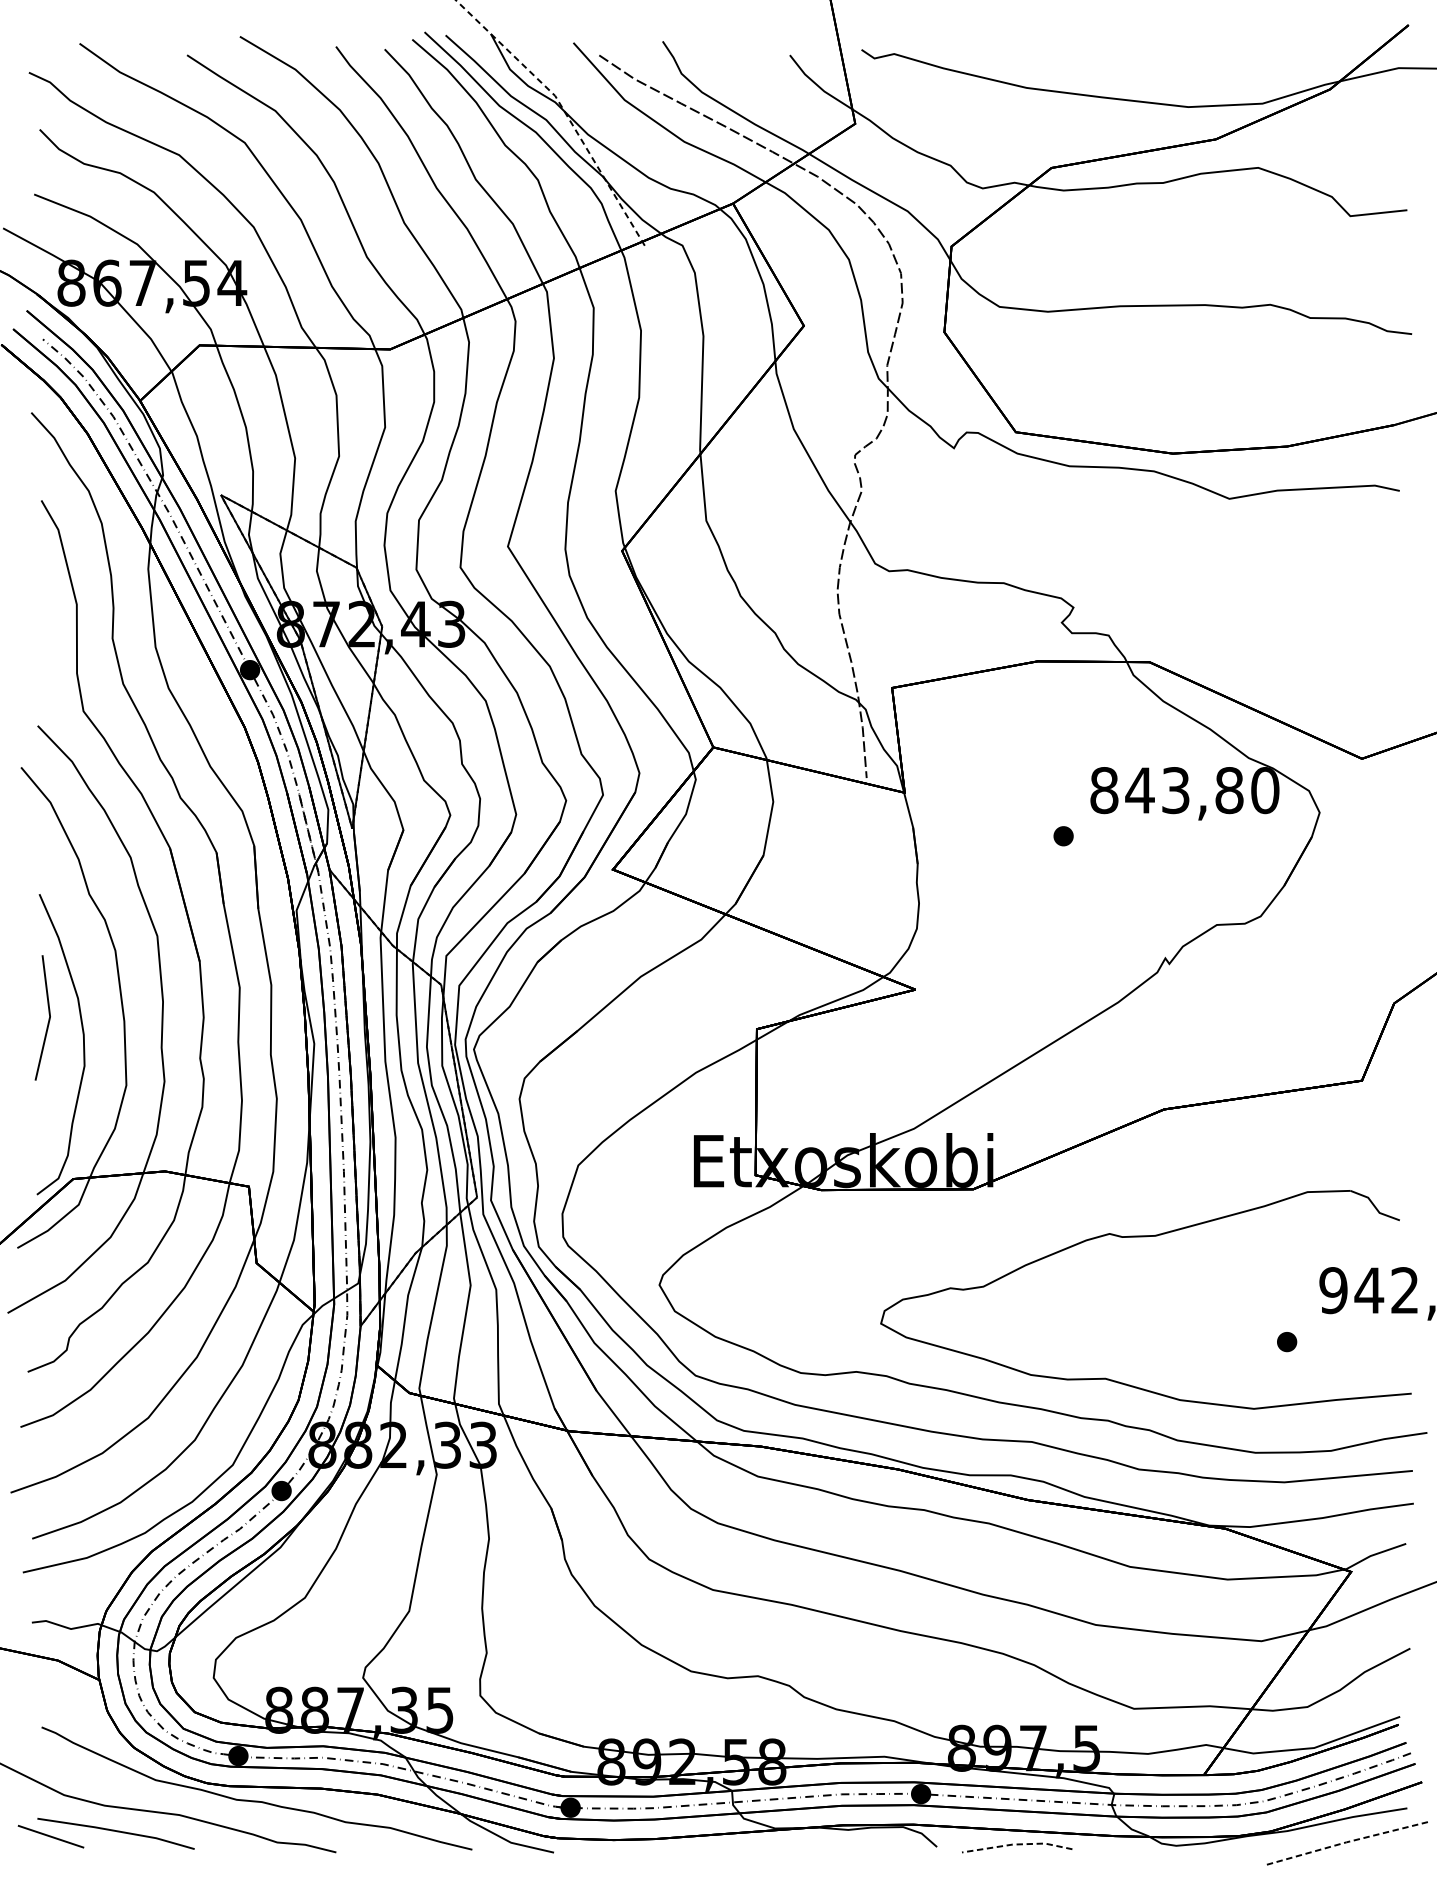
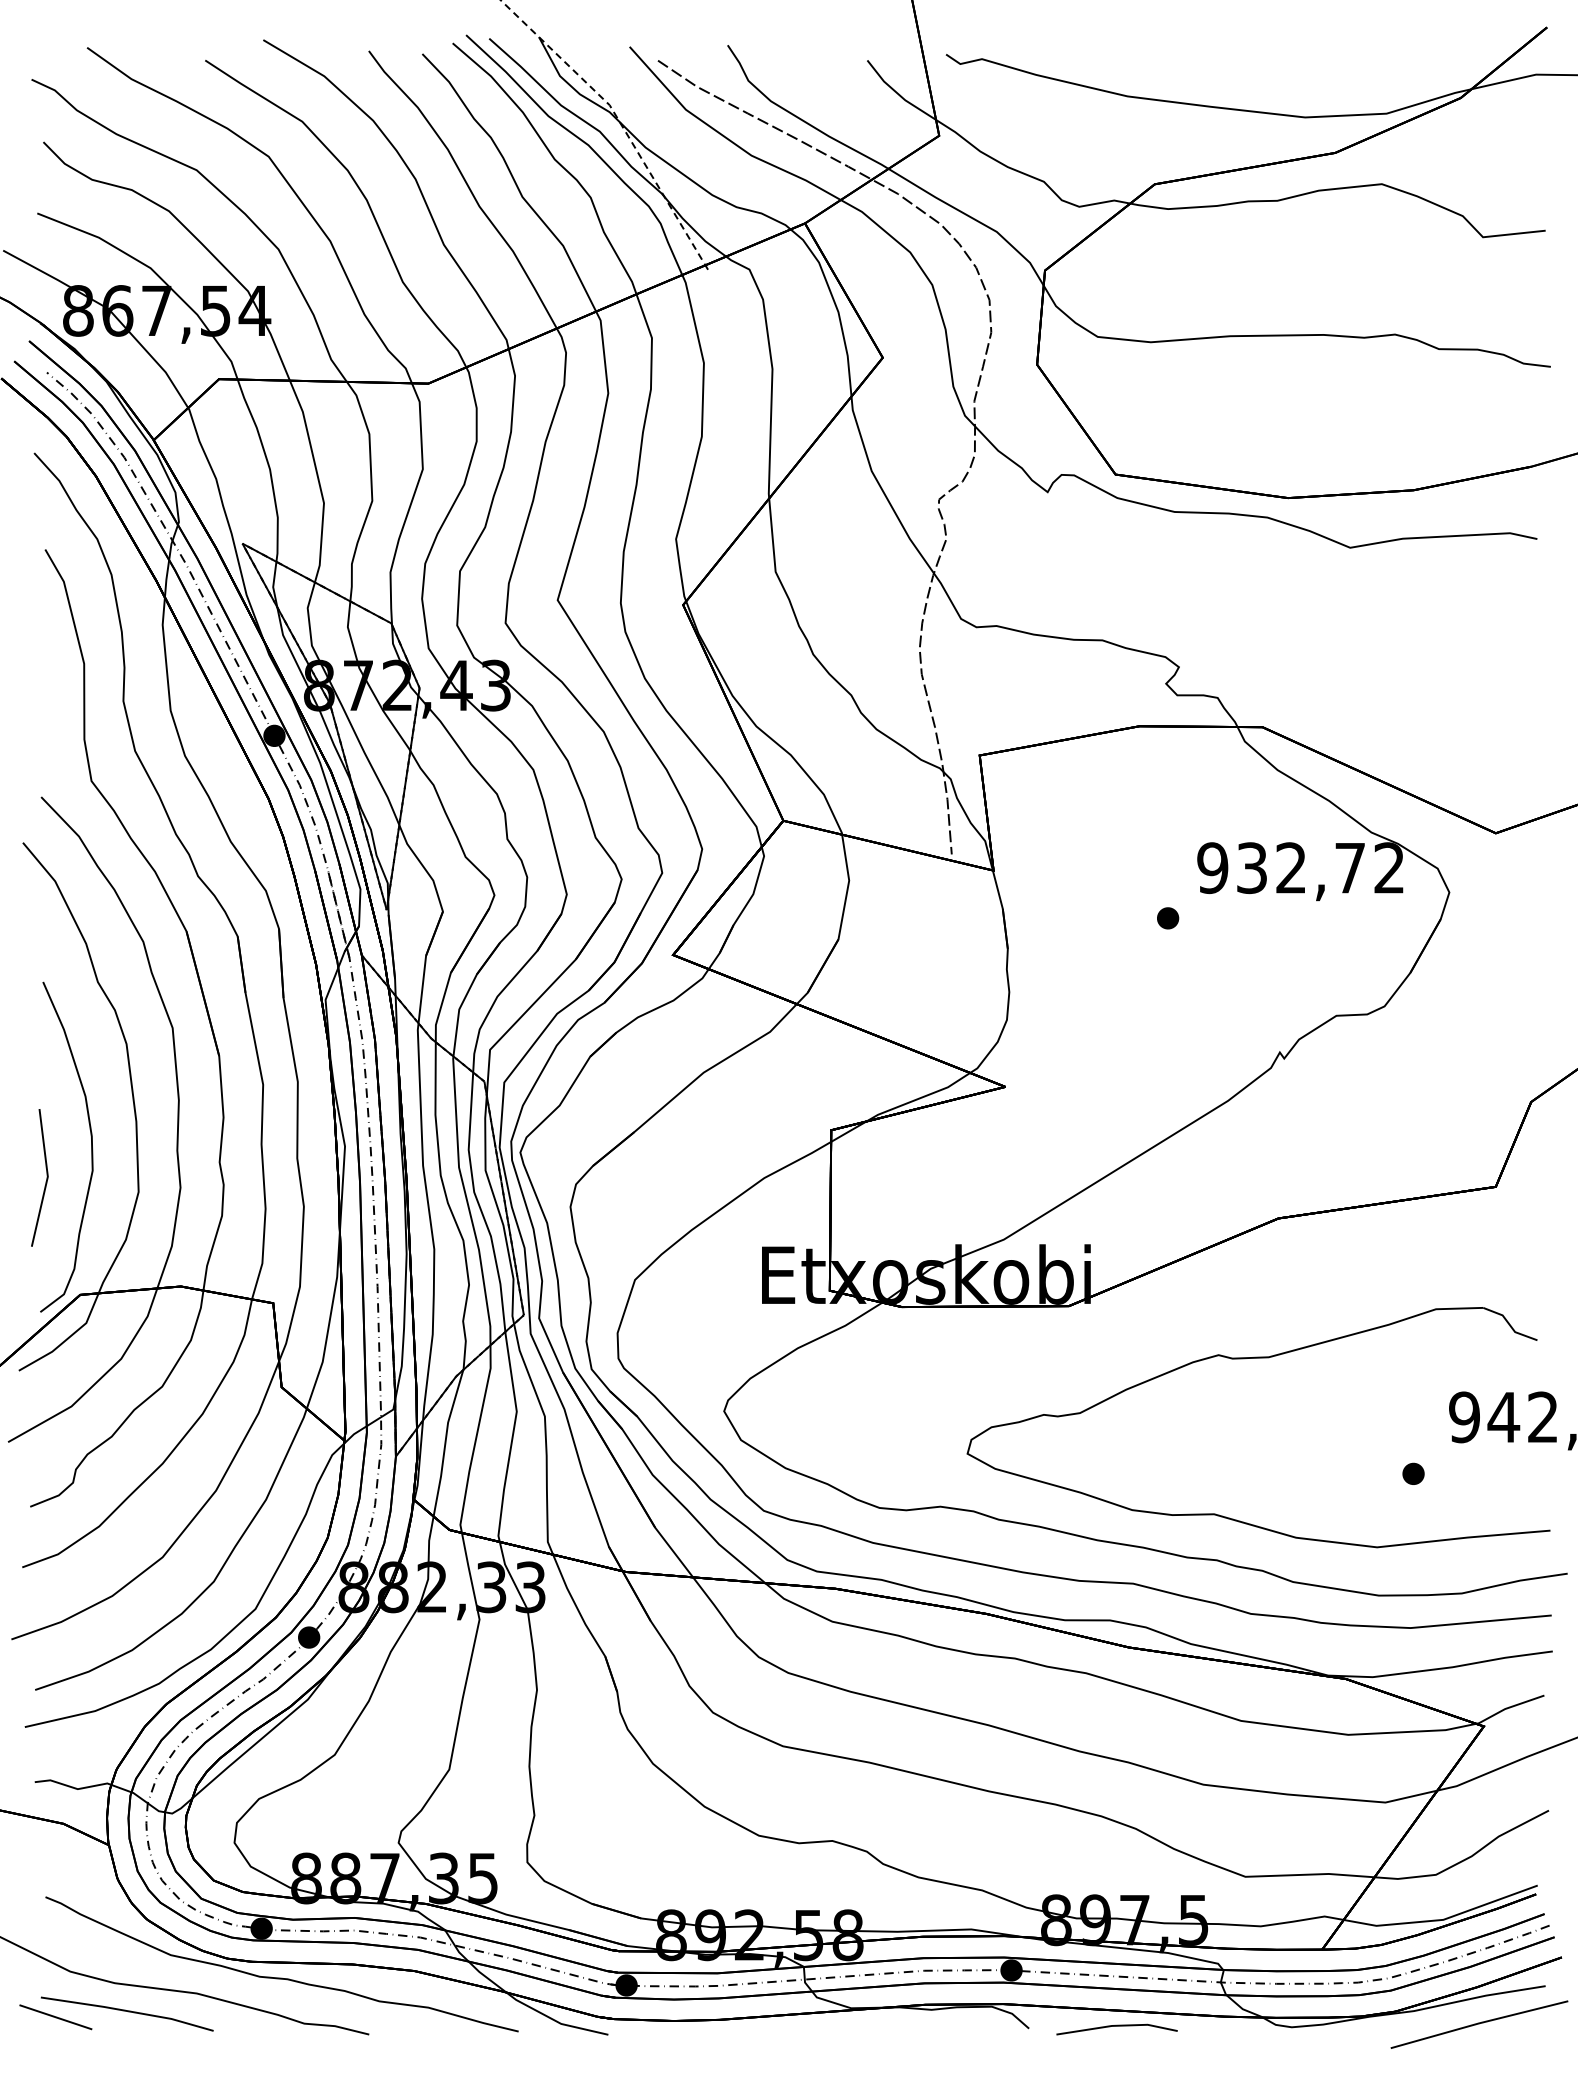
text: (1185, 790) -> (1301, 868), 843,80 -> 932,72
line: (48, 1017) -> (46, 1177), moved
line: (1346, 1842) -> (1478, 2023), dashed -> solid
line: (1016, 1844) -> (1116, 2025), dashed -> solid

